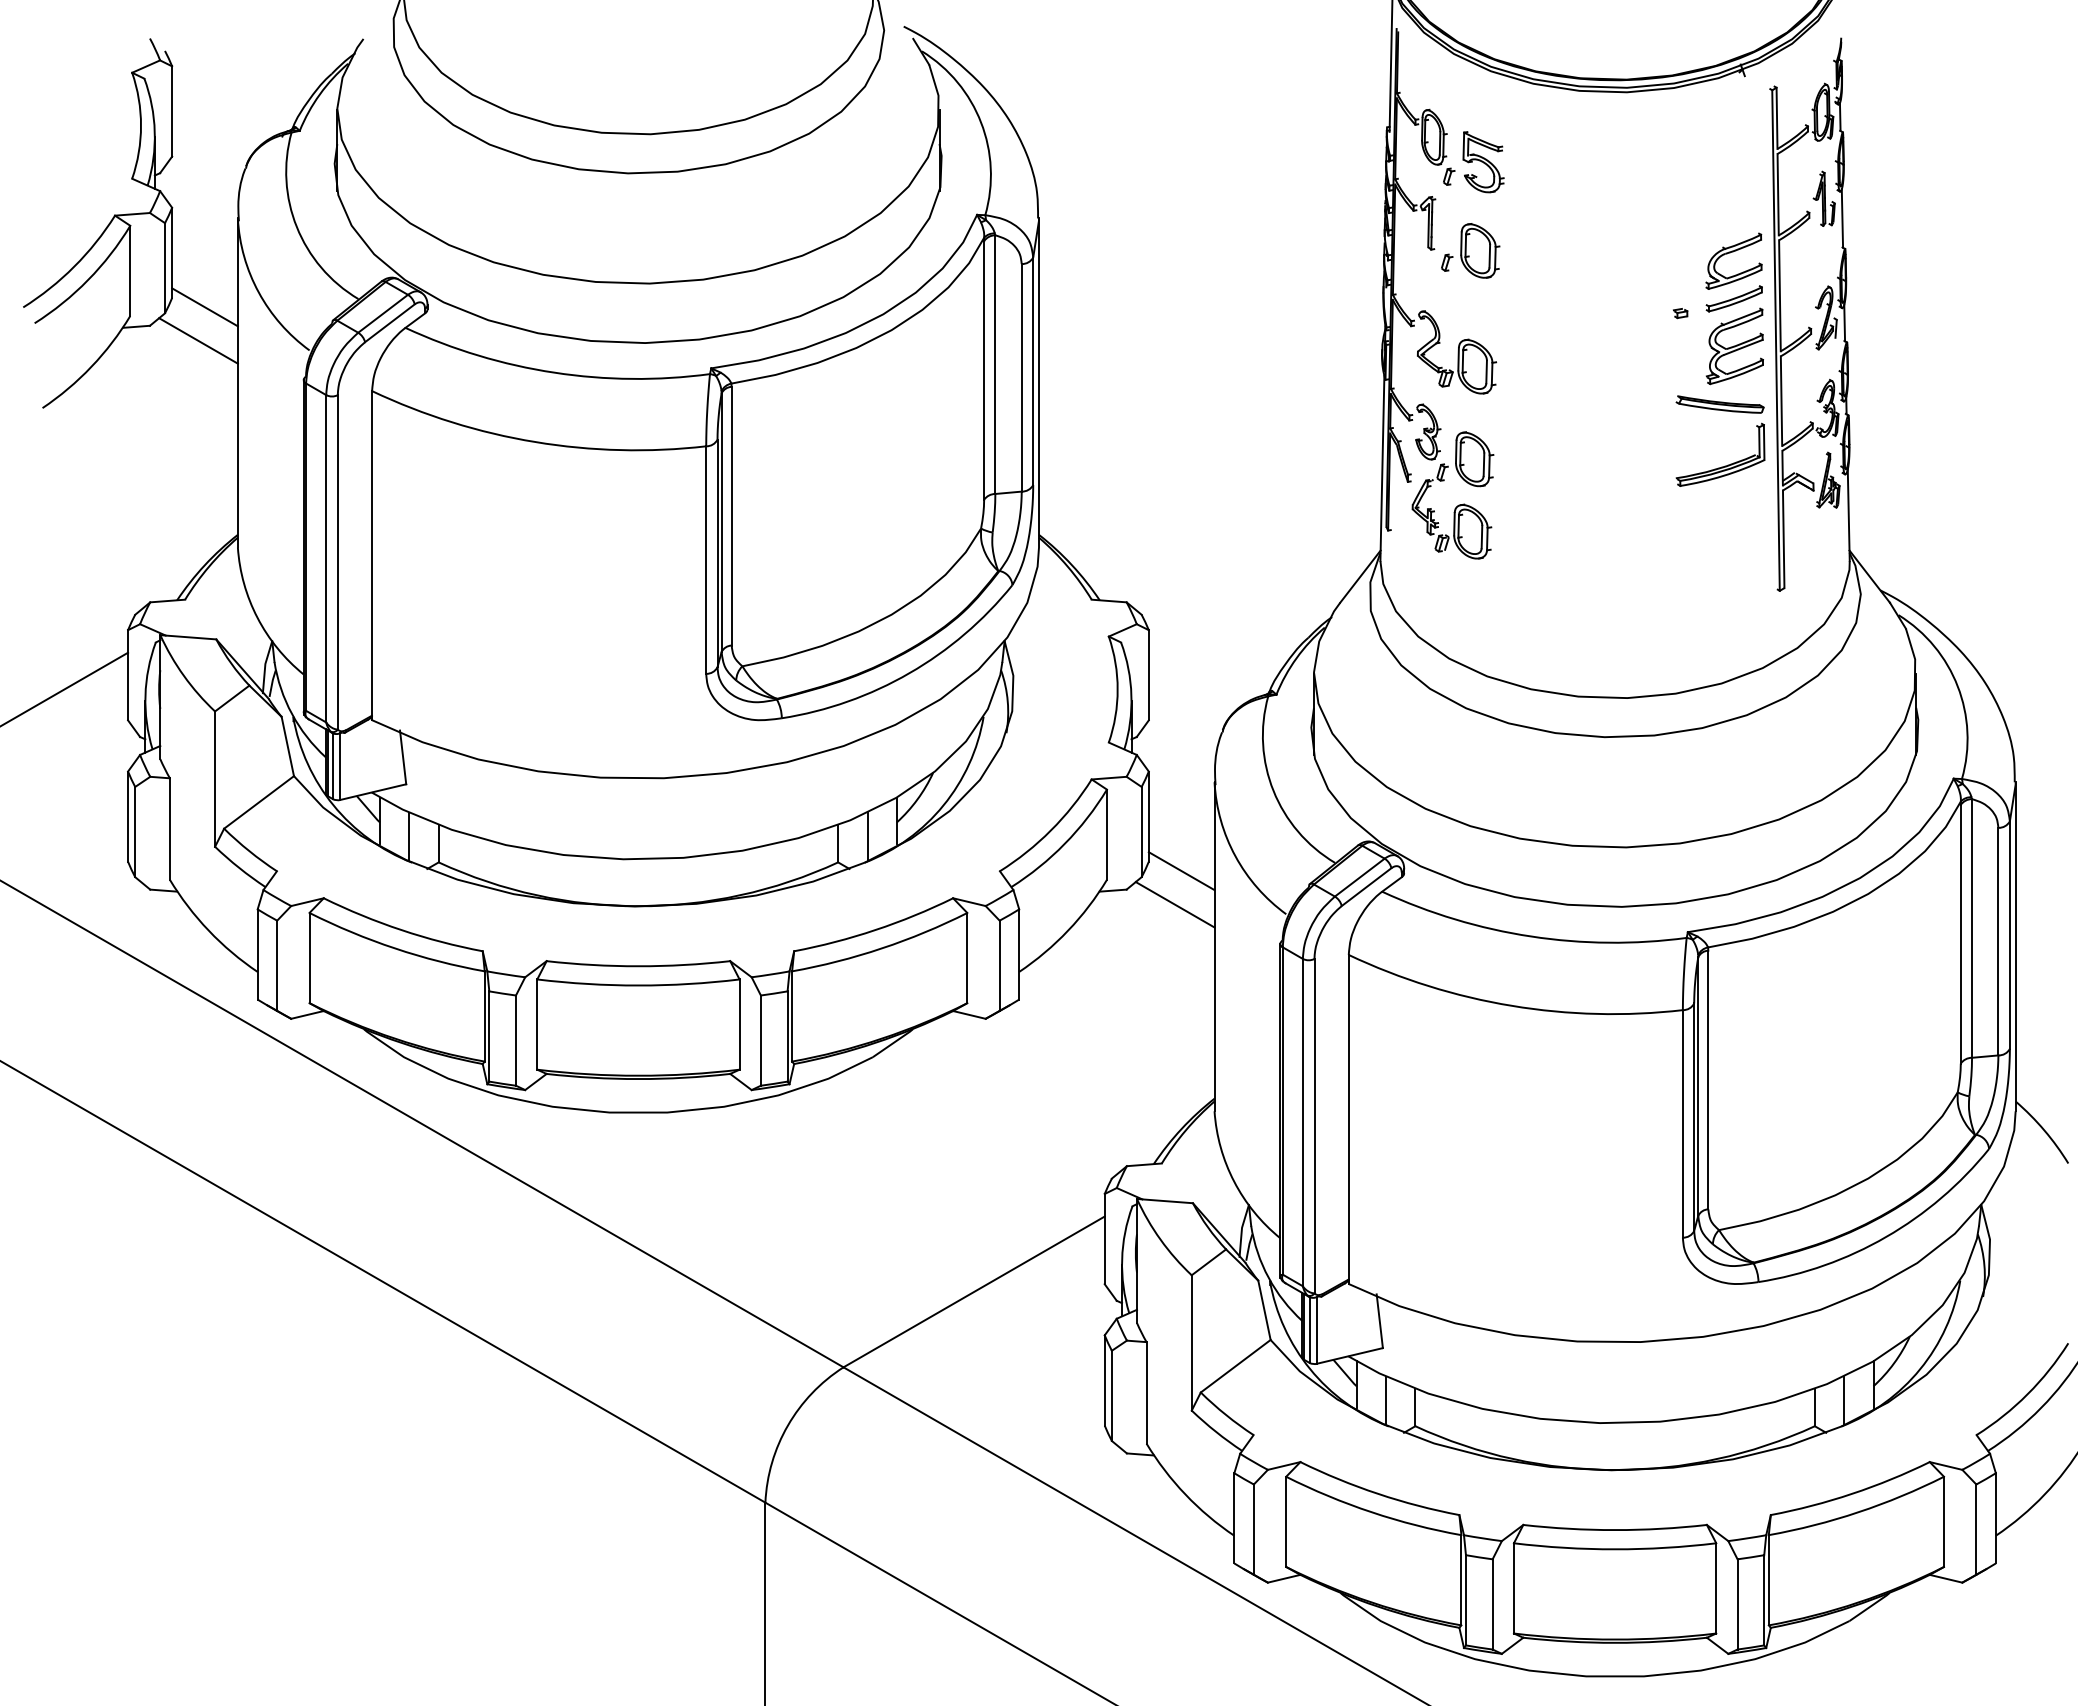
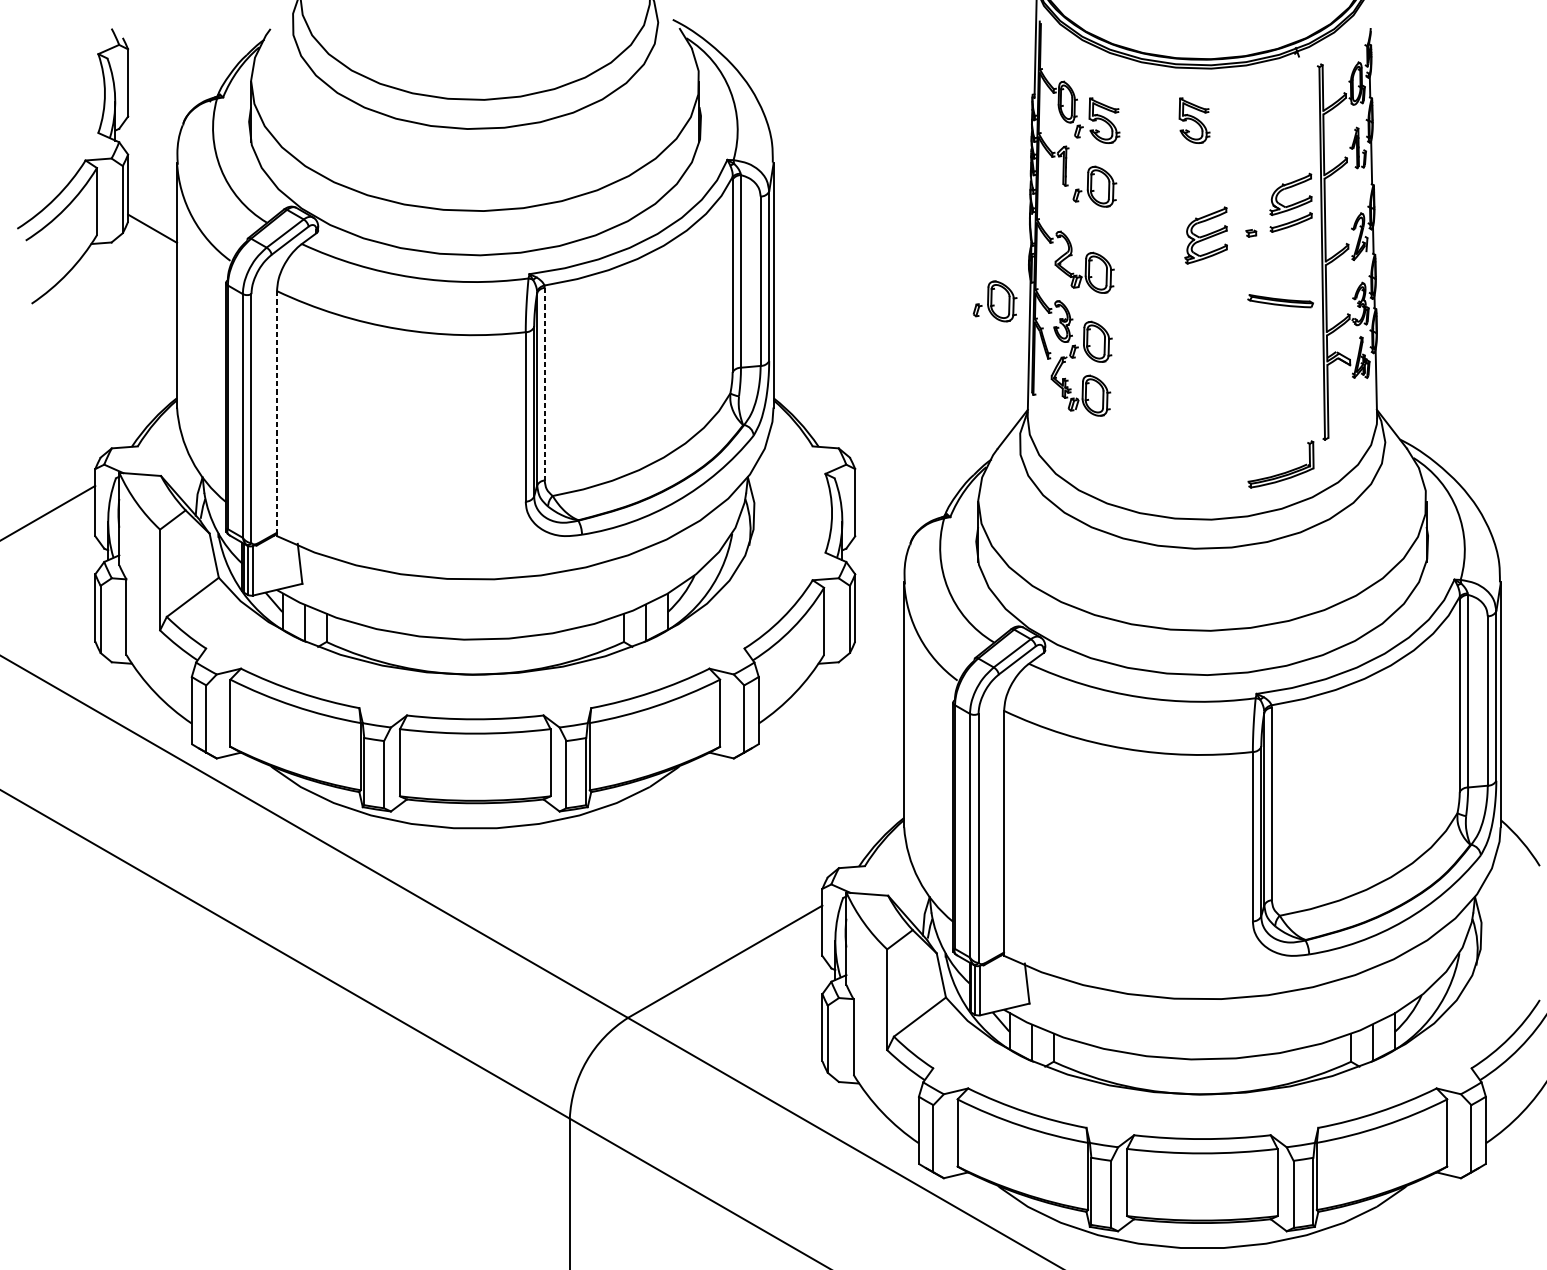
part: (1604, 162) -> (1194, 120), added
line: (198, 340) -> (147, 253), removed
part: (1734, 346) -> (1205, 235), moved
part: (1336, 404) -> (994, 301), added
part: (1721, 466) -> (1281, 473), moved
line: (731, 516) -> (544, 384), solid -> dashed
line: (372, 555) -> (277, 413), solid -> dashed
line: (1181, 871) -> (879, 648), removed
line: (1174, 904) -> (874, 673), removed

